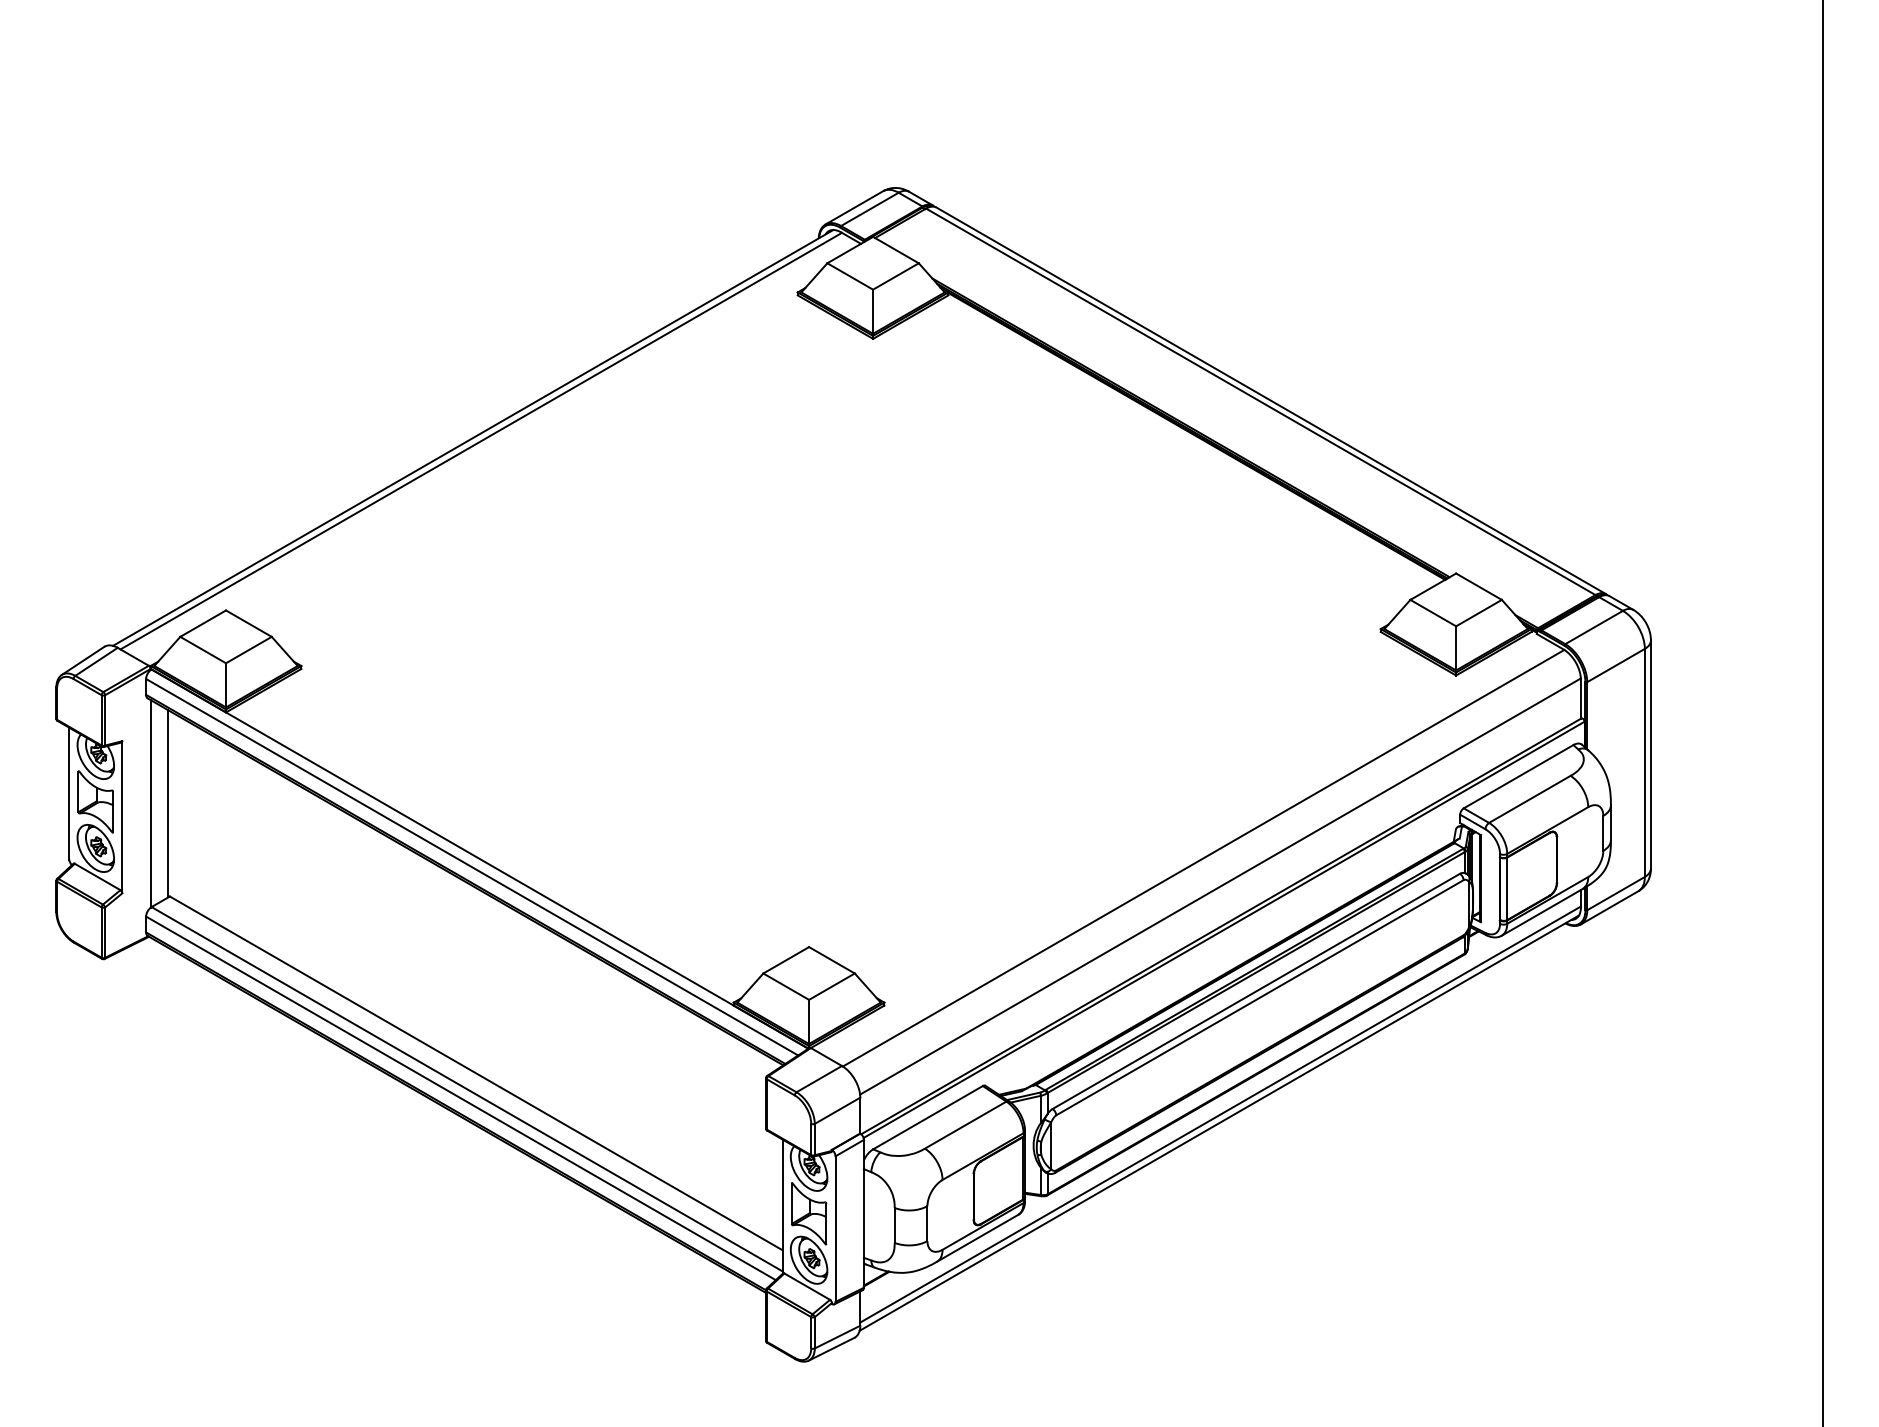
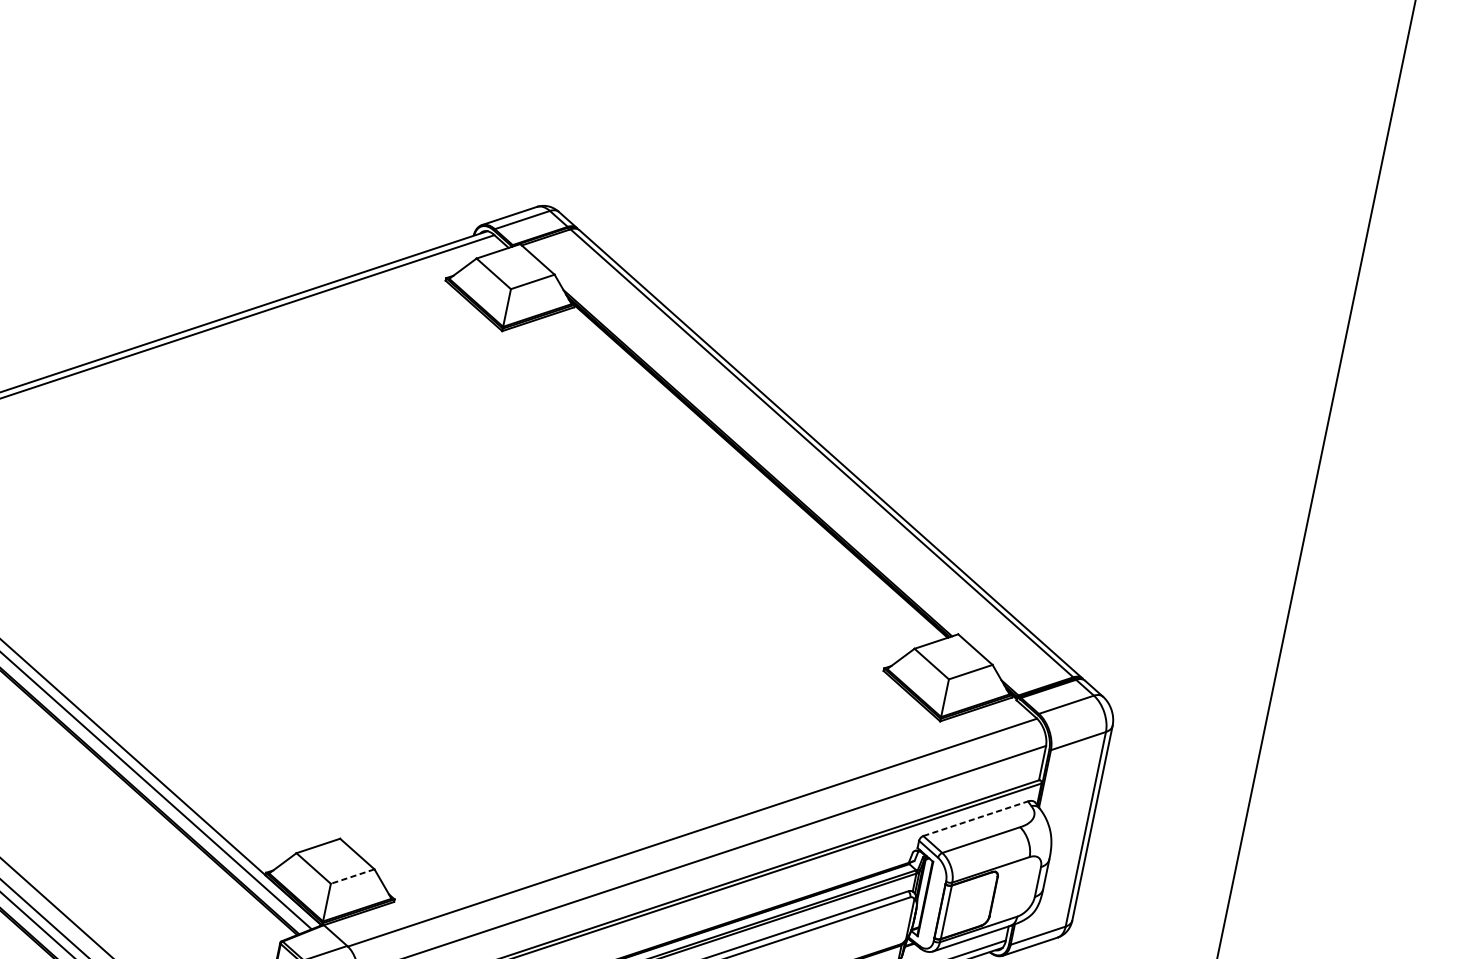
line: (1519, 776) -> (976, 818), solid -> dashed
line: (831, 986) -> (352, 876), solid -> dashed

